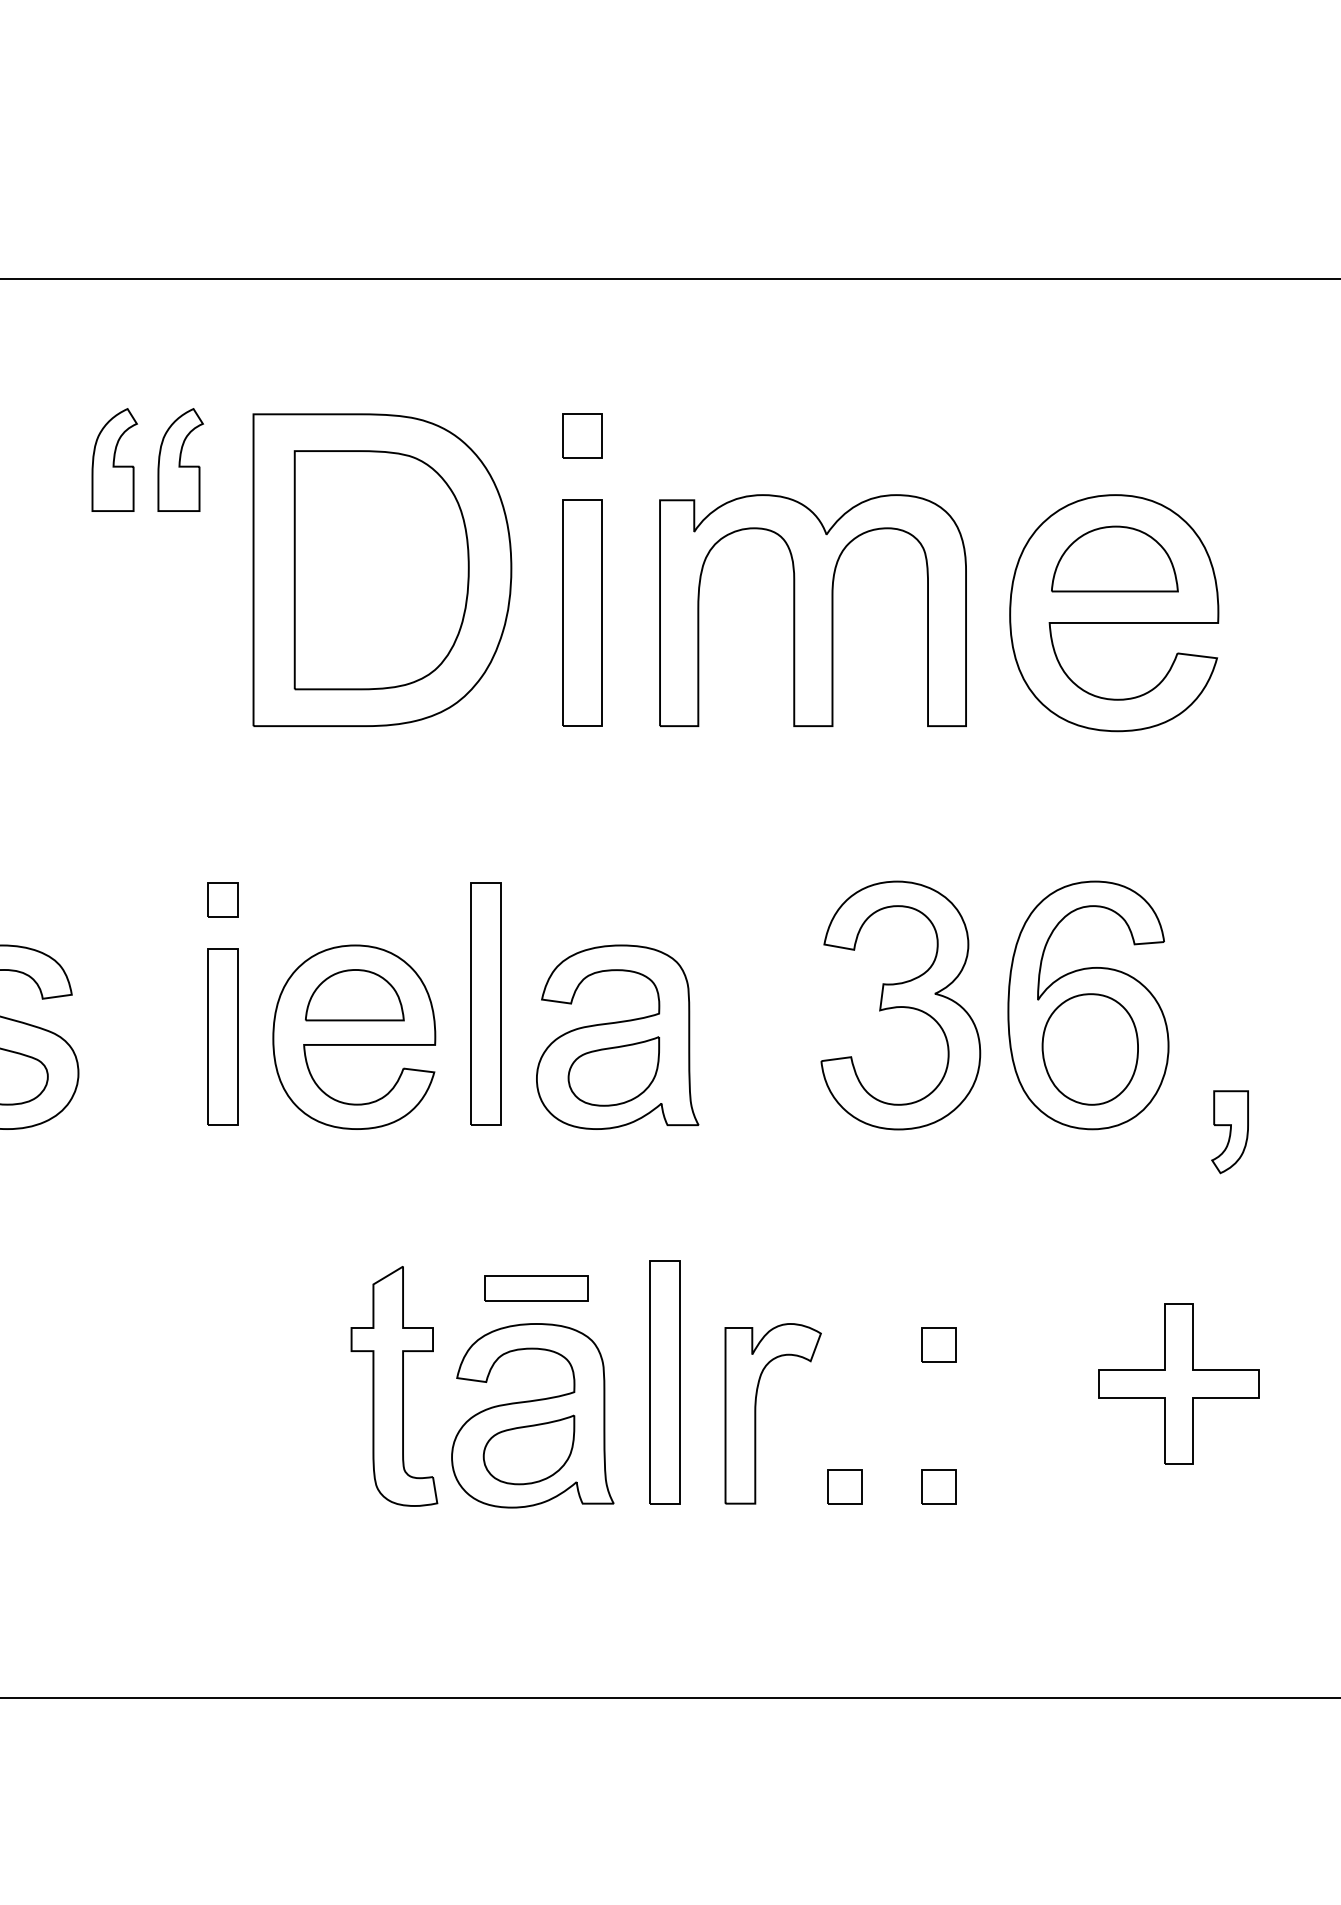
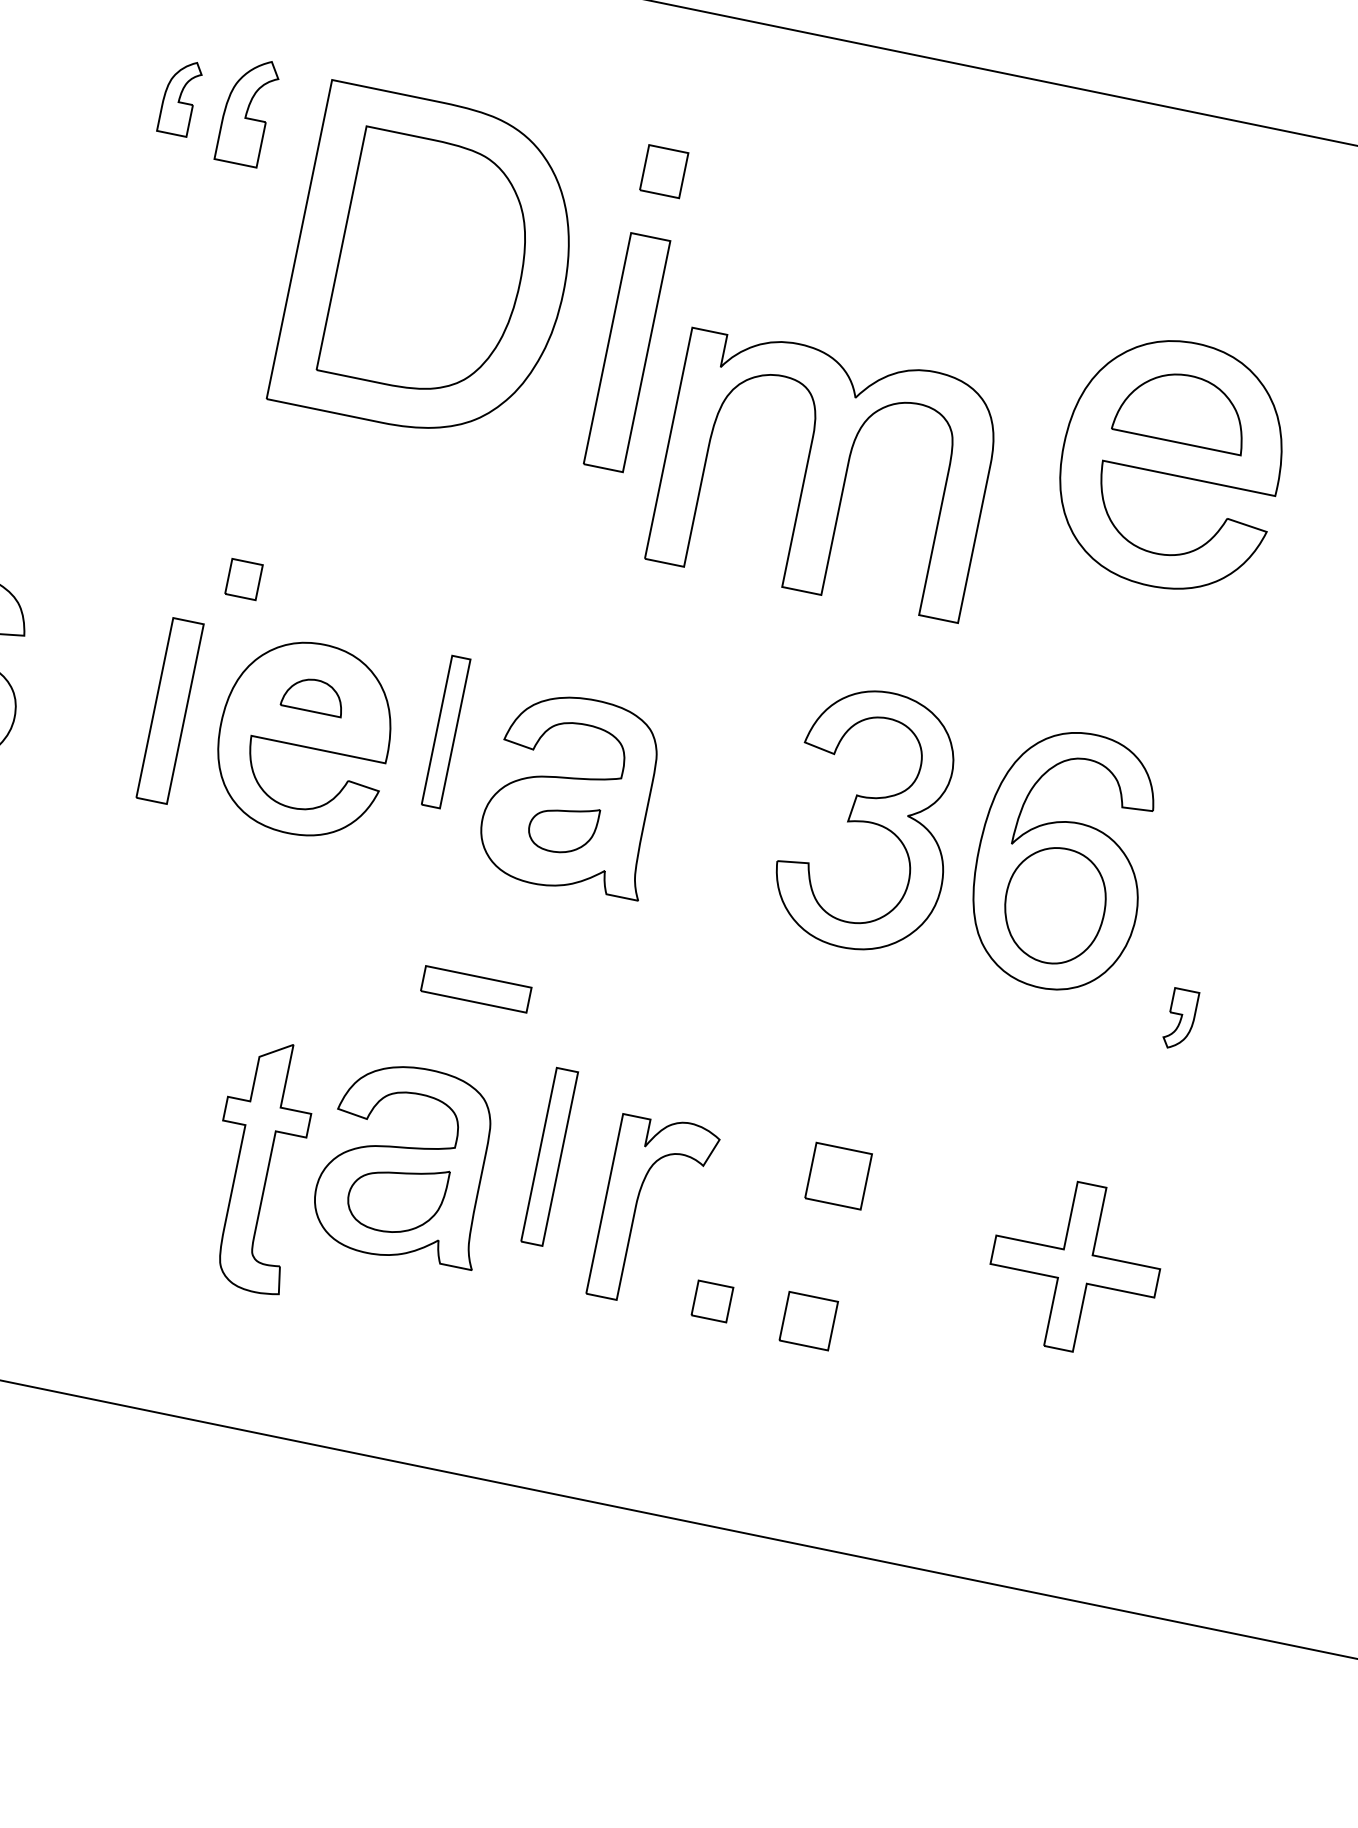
part: (114, 459) -> (180, 97), size x0.7
part: (812, 610) -> (825, 472), moved
part: (222, 899) -> (243, 579), moved
part: (354, 995) -> (313, 695), size x0.6
part: (485, 1003) -> (445, 731), size x0.6
part: (613, 1071) -> (562, 828), size x0.7
part: (1229, 1132) -> (1179, 1019), size x0.7
part: (536, 1288) -> (475, 989), moved
part: (938, 1344) -> (837, 1175), size x1.6
part: (664, 1382) -> (549, 1156), size x0.7
part: (394, 1386) -> (259, 1165), moved
part: (938, 1486) -> (807, 1320), size x1.4

